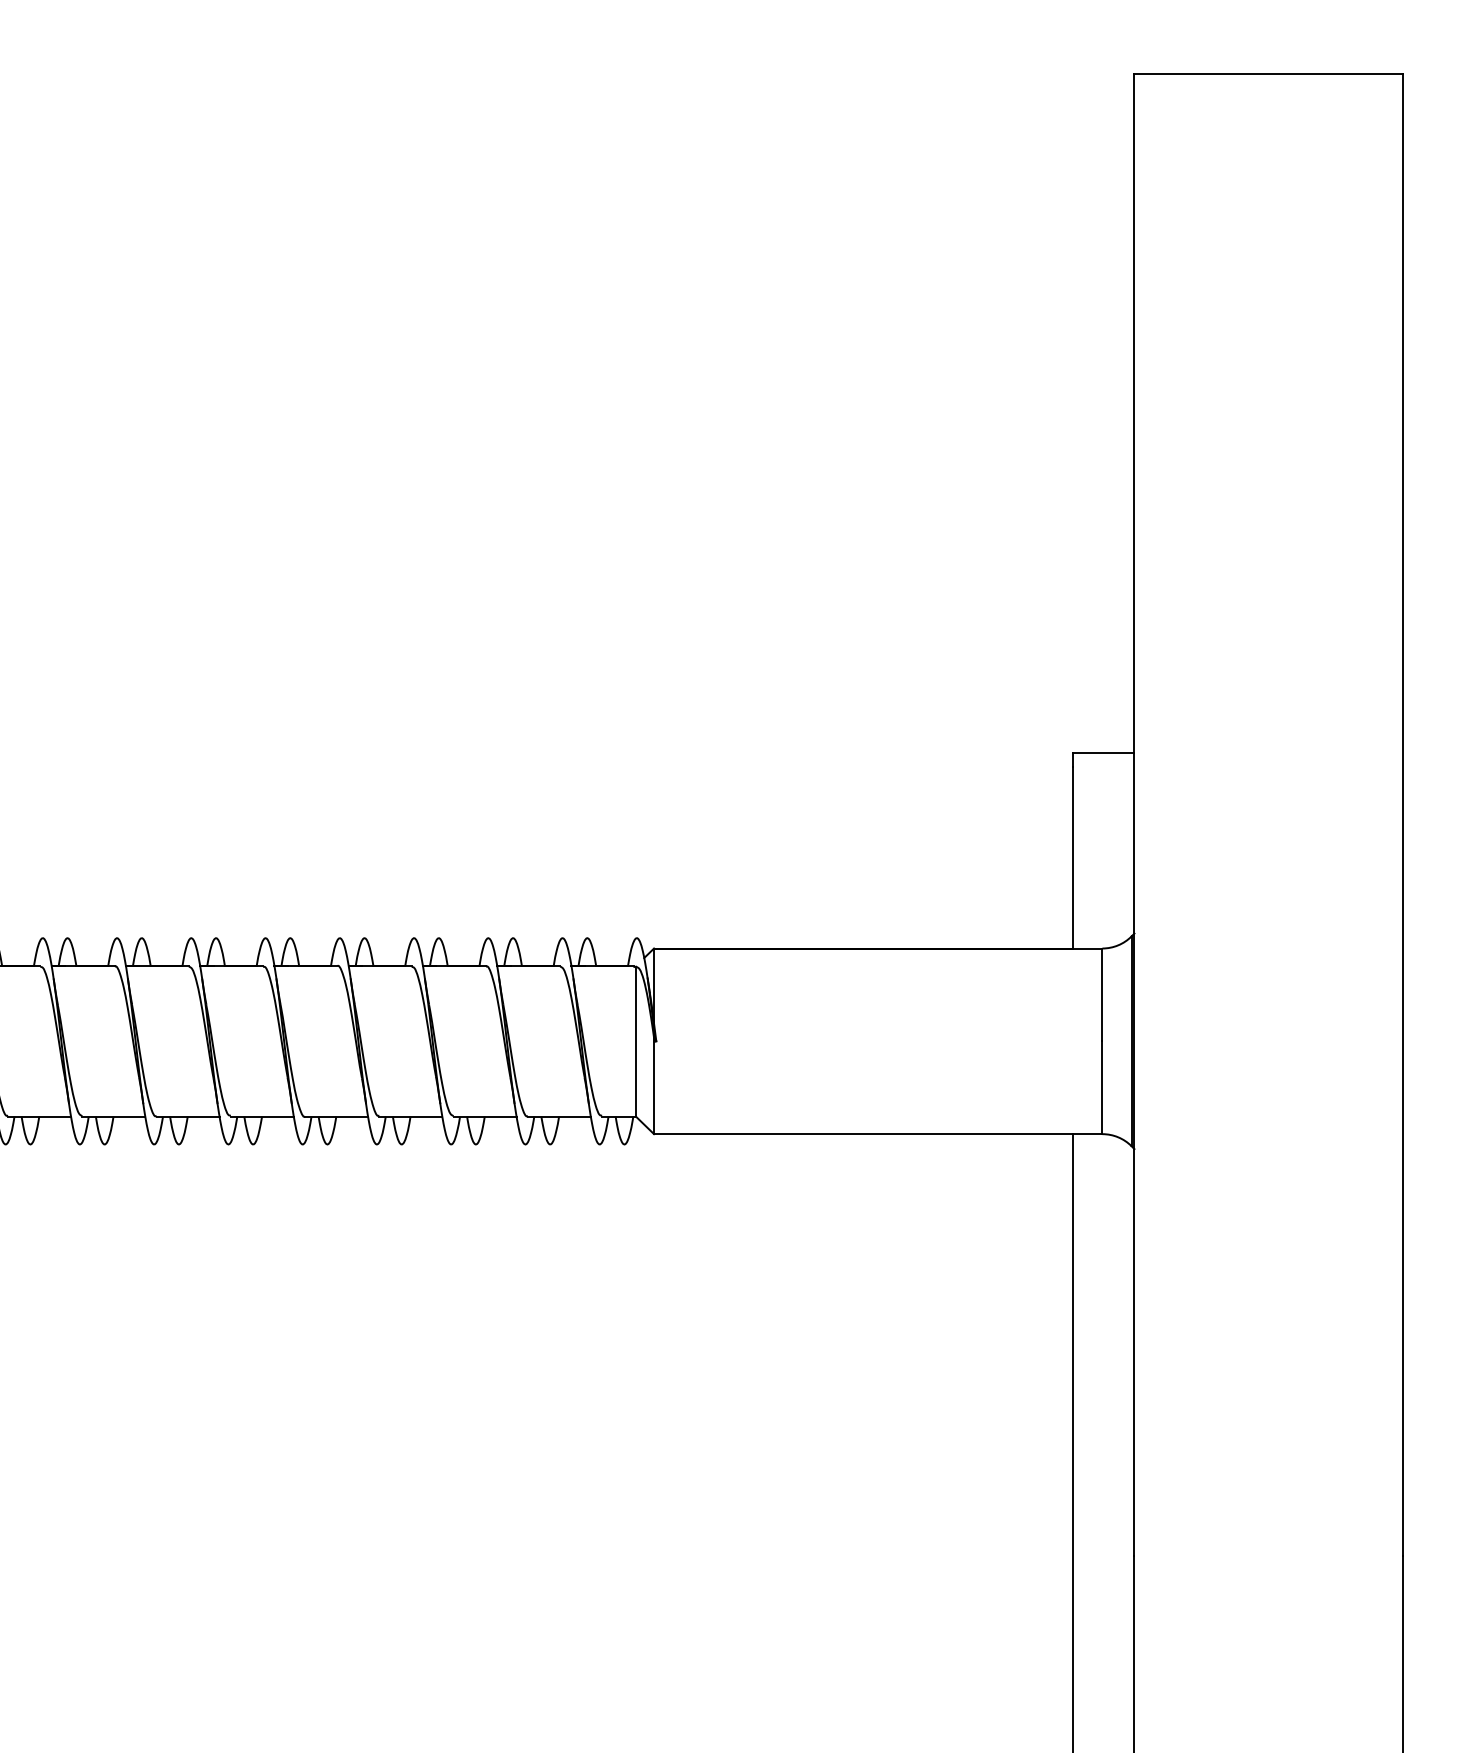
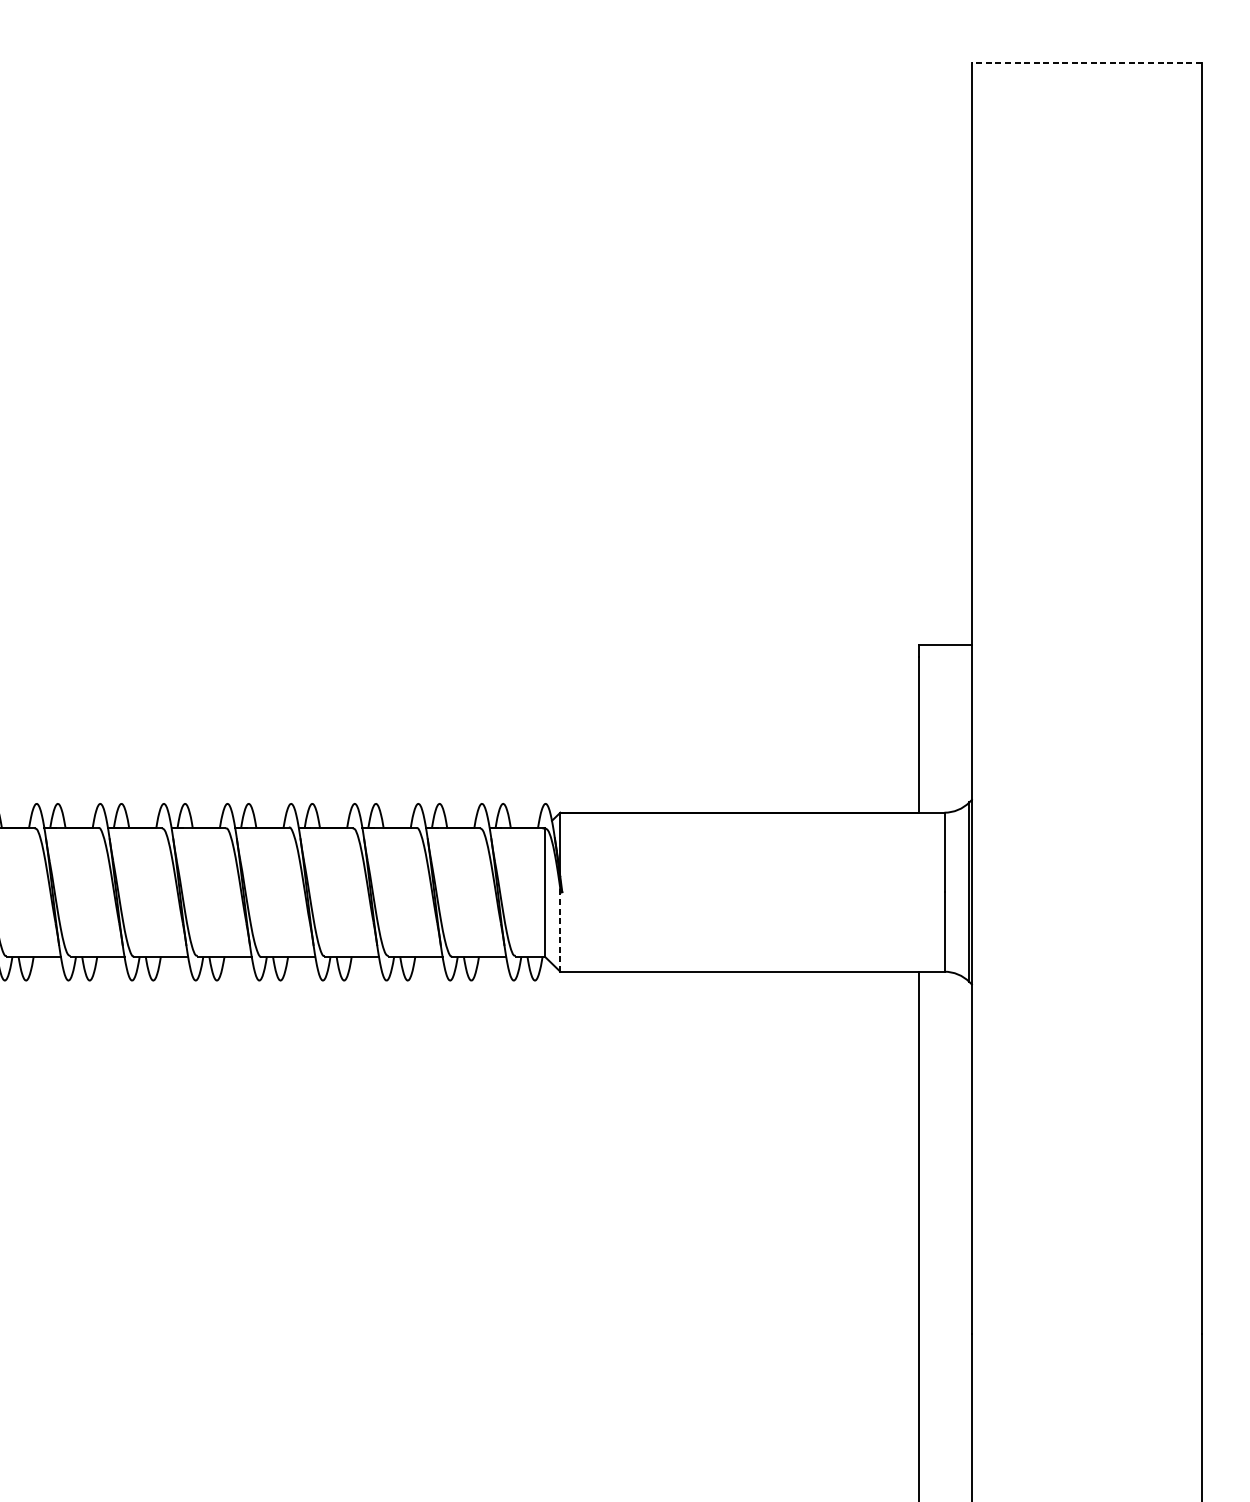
line: (1268, 73) -> (1086, 63), solid -> dashed
line: (654, 1085) -> (560, 930), solid -> dashed

